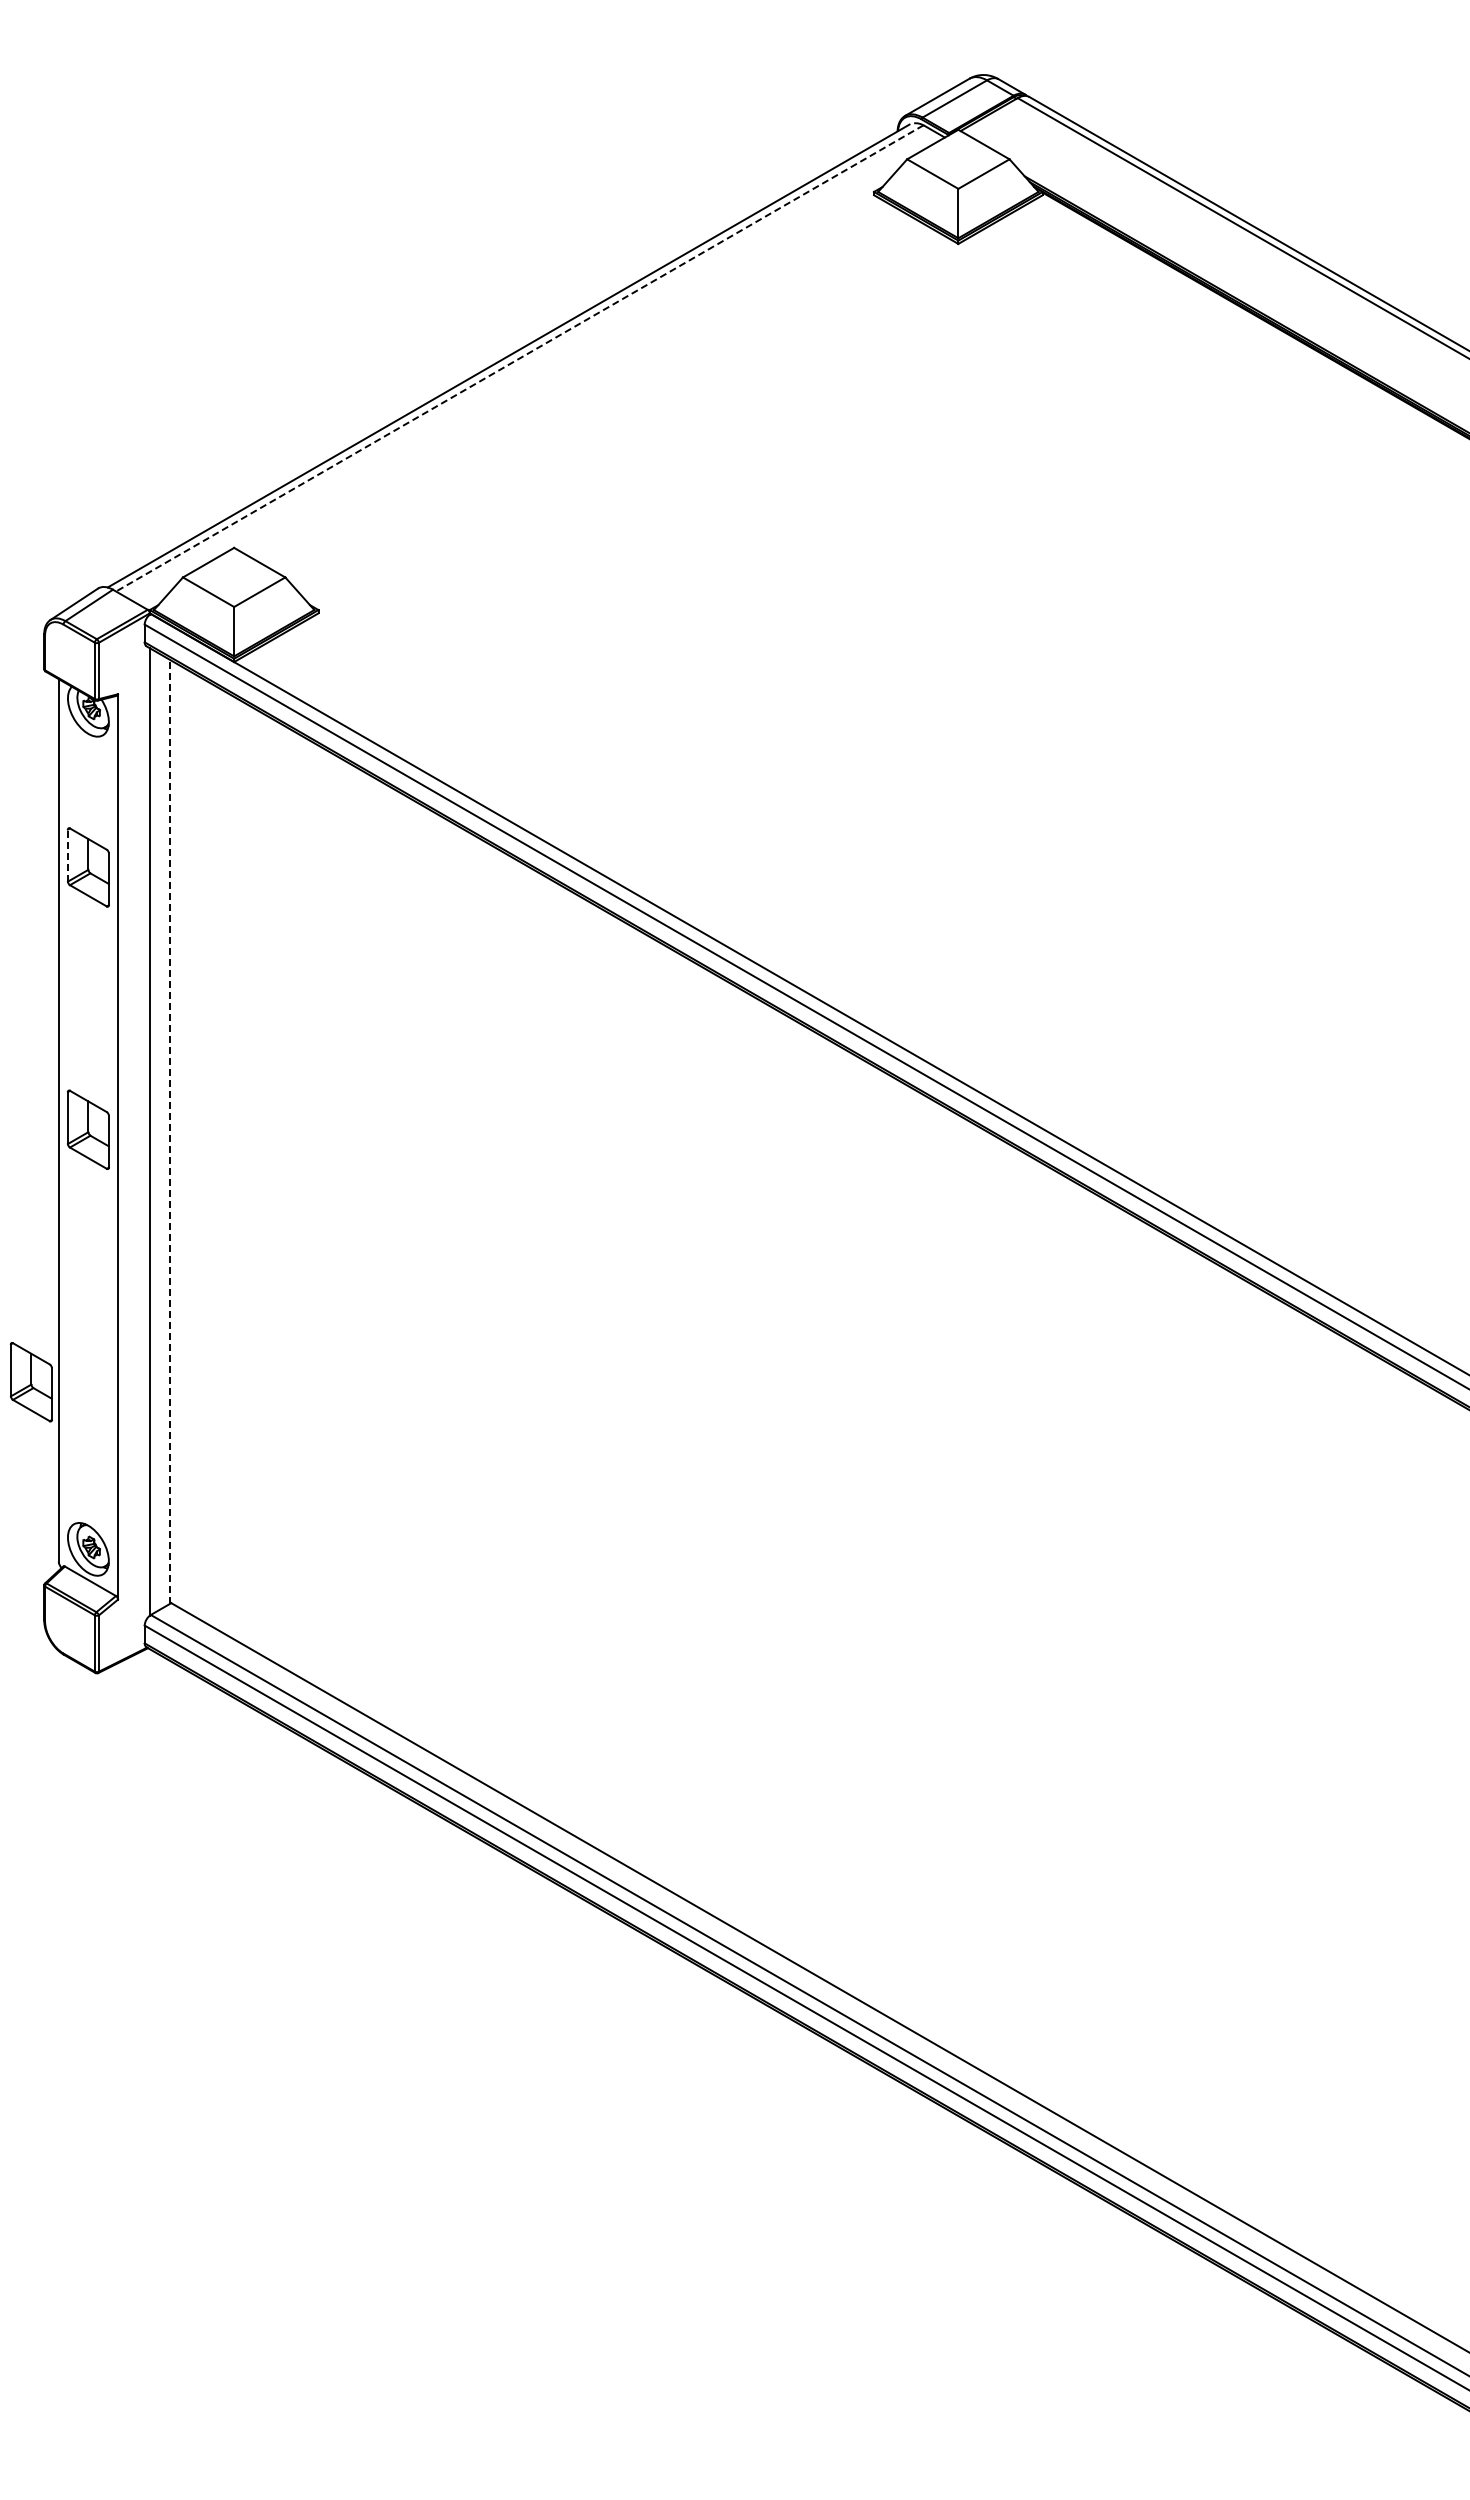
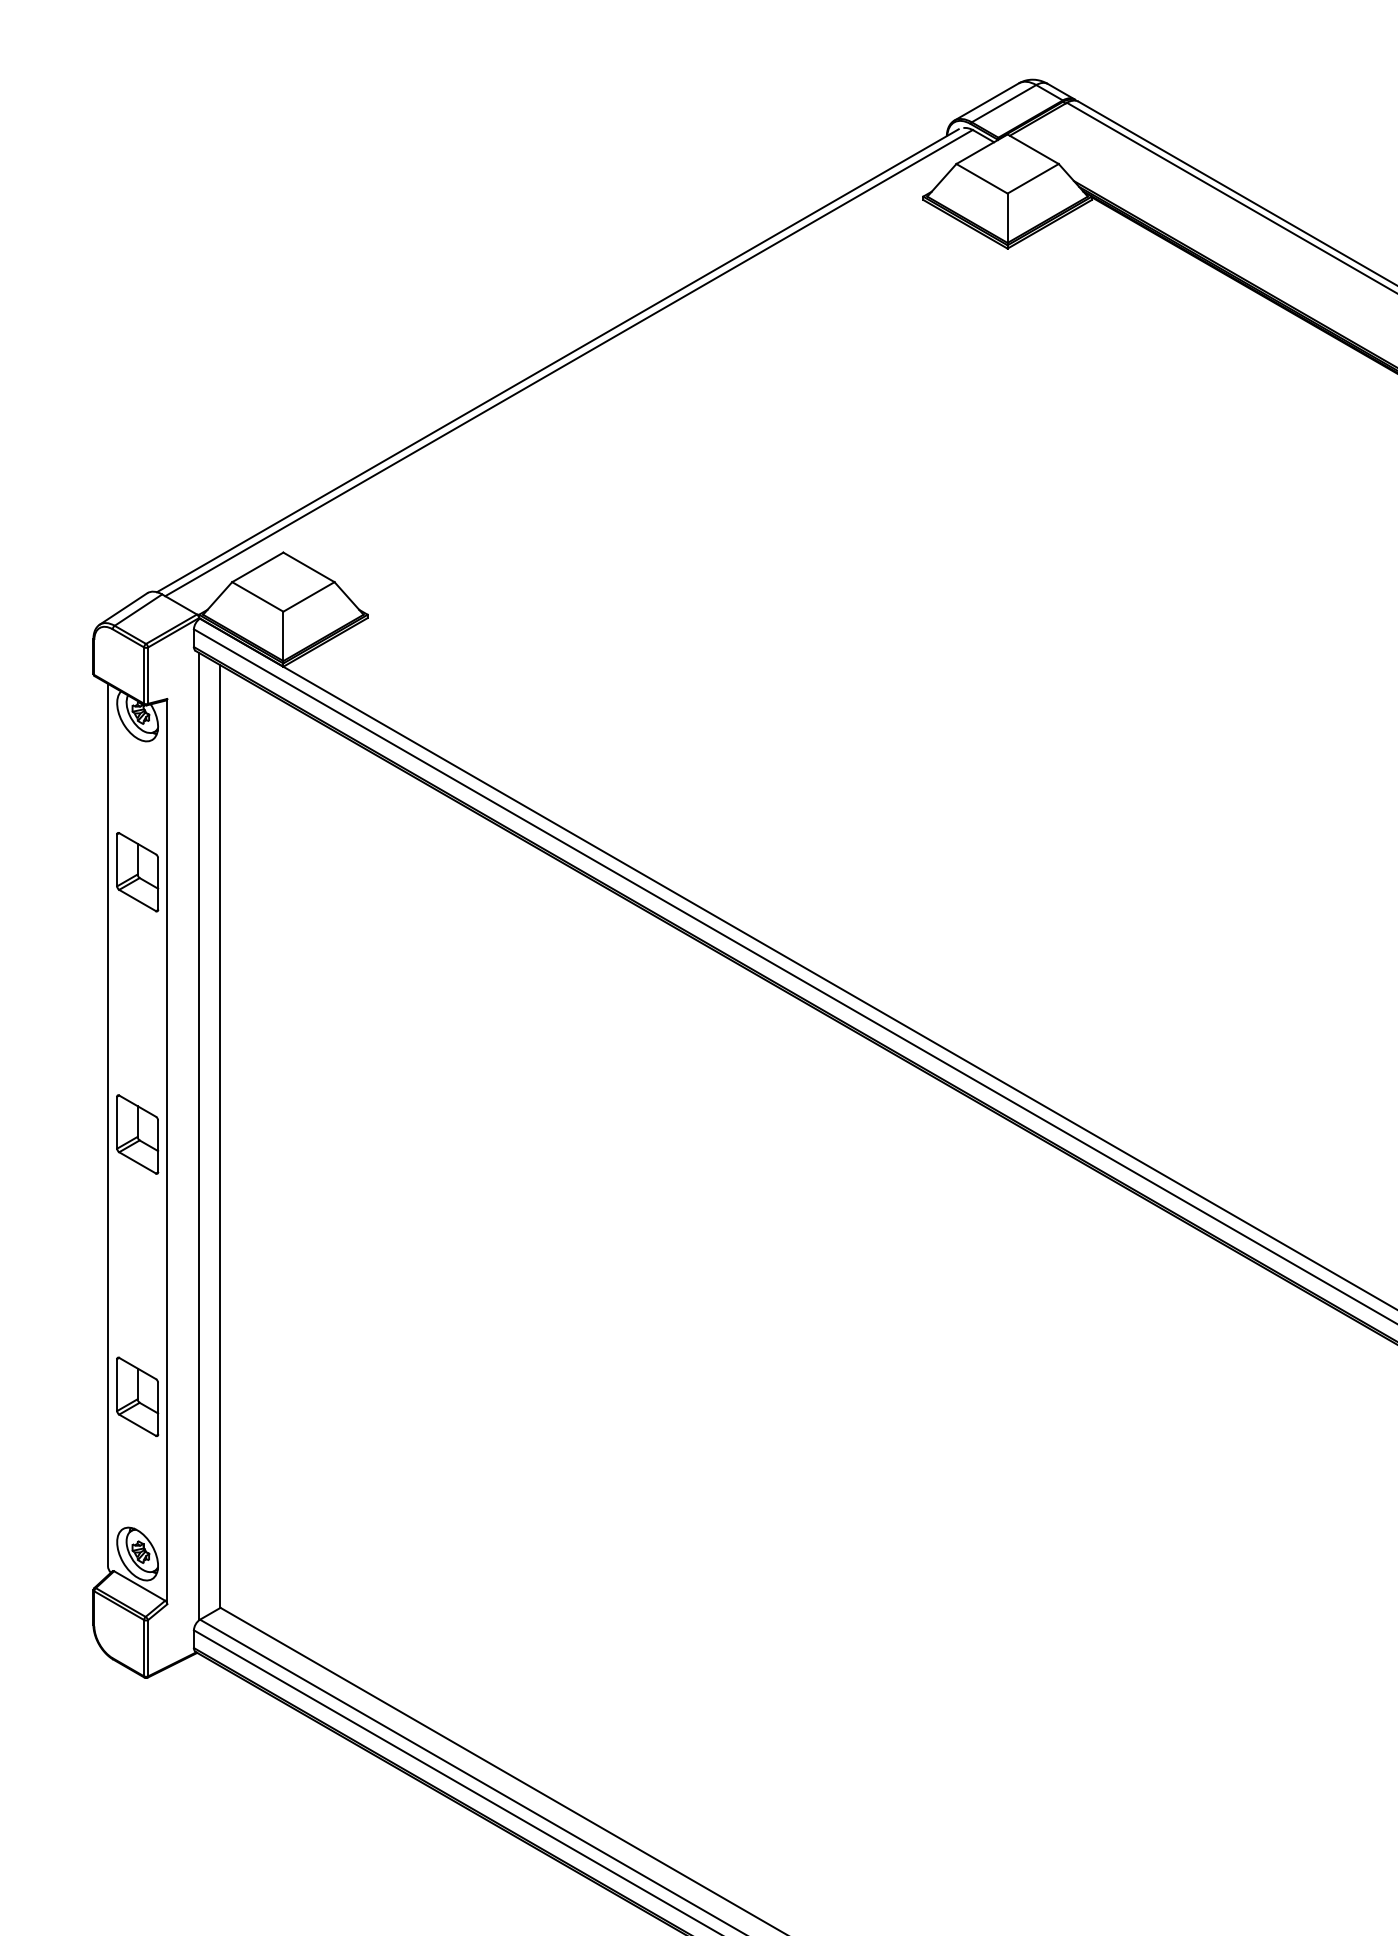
line: (519, 358) -> (568, 363), dashed -> solid
line: (67, 855) -> (116, 860), dashed -> solid
line: (170, 1131) -> (219, 1136), dashed -> solid
part: (31, 1382) -> (137, 1397), moved

